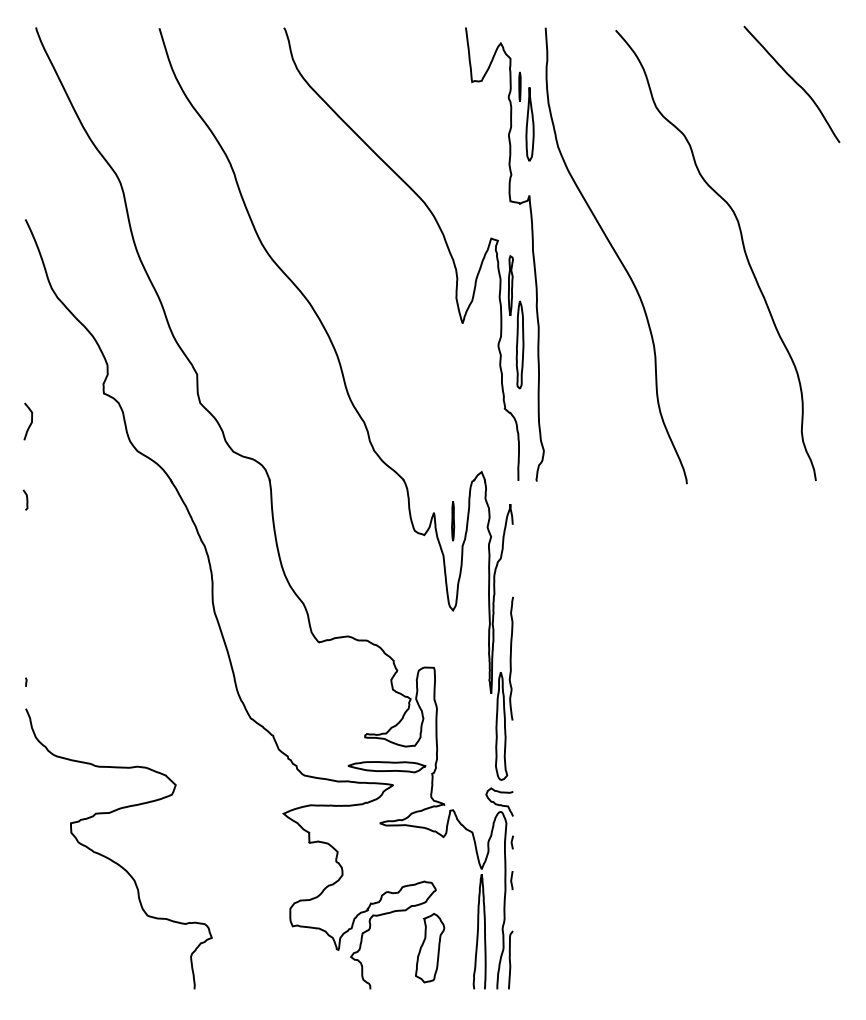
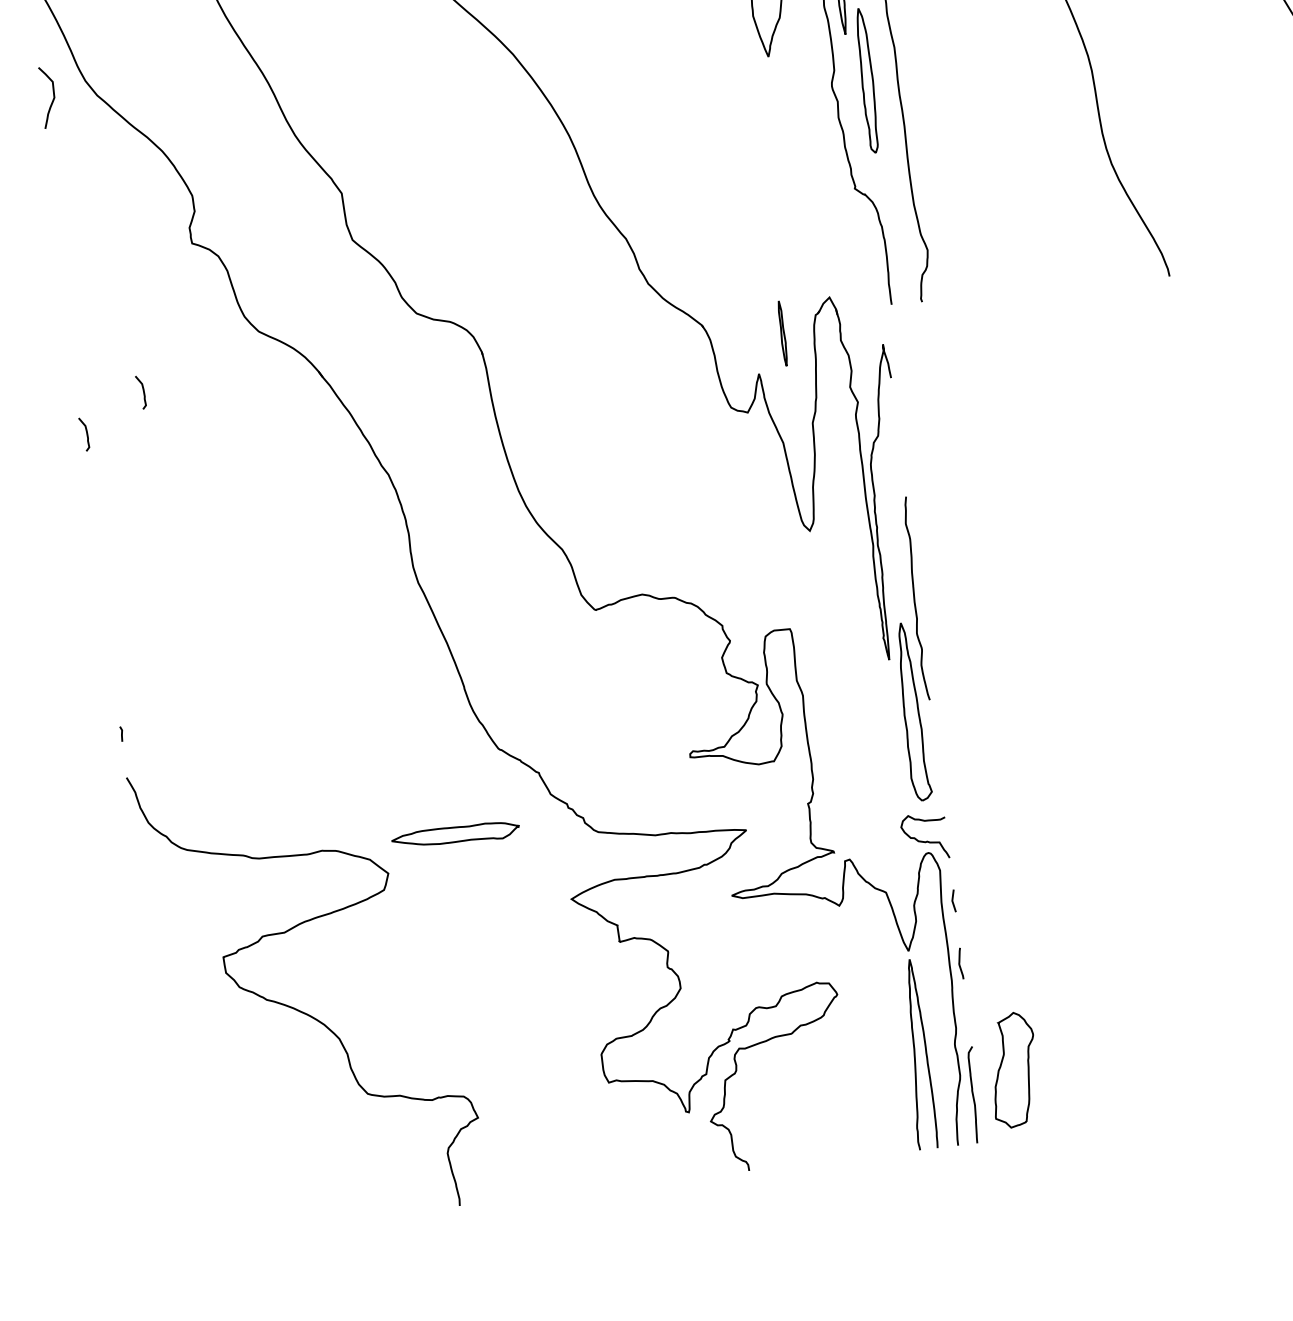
curve: (30, 422) -> (51, 98), moved
curve: (63, 478) -> (142, 391), added
line: (453, 521) -> (783, 333), moved
part: (386, 767) -> (455, 836), moved
part: (430, 948) -> (1014, 1070), moved

